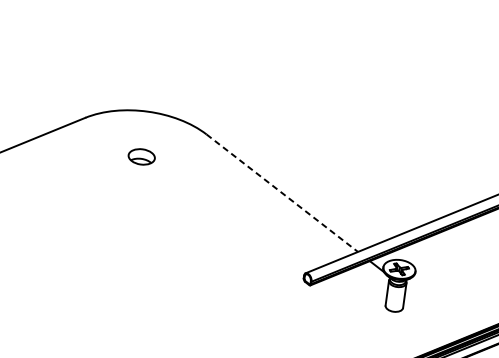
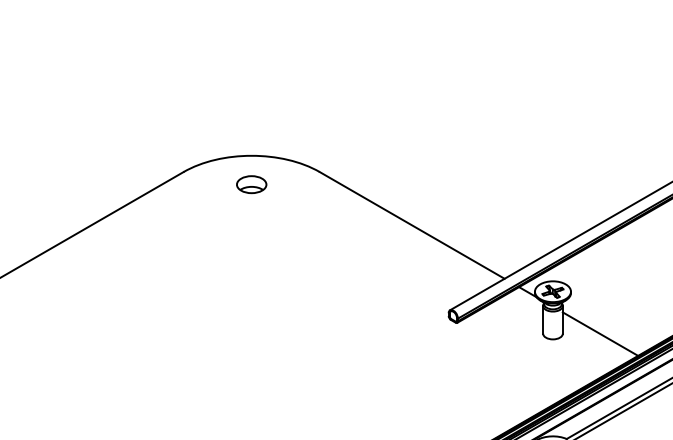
part: (141, 156) -> (251, 184), moved
line: (282, 193) -> (412, 225), dashed -> solid
line: (436, 312) -> (600, 333), added

